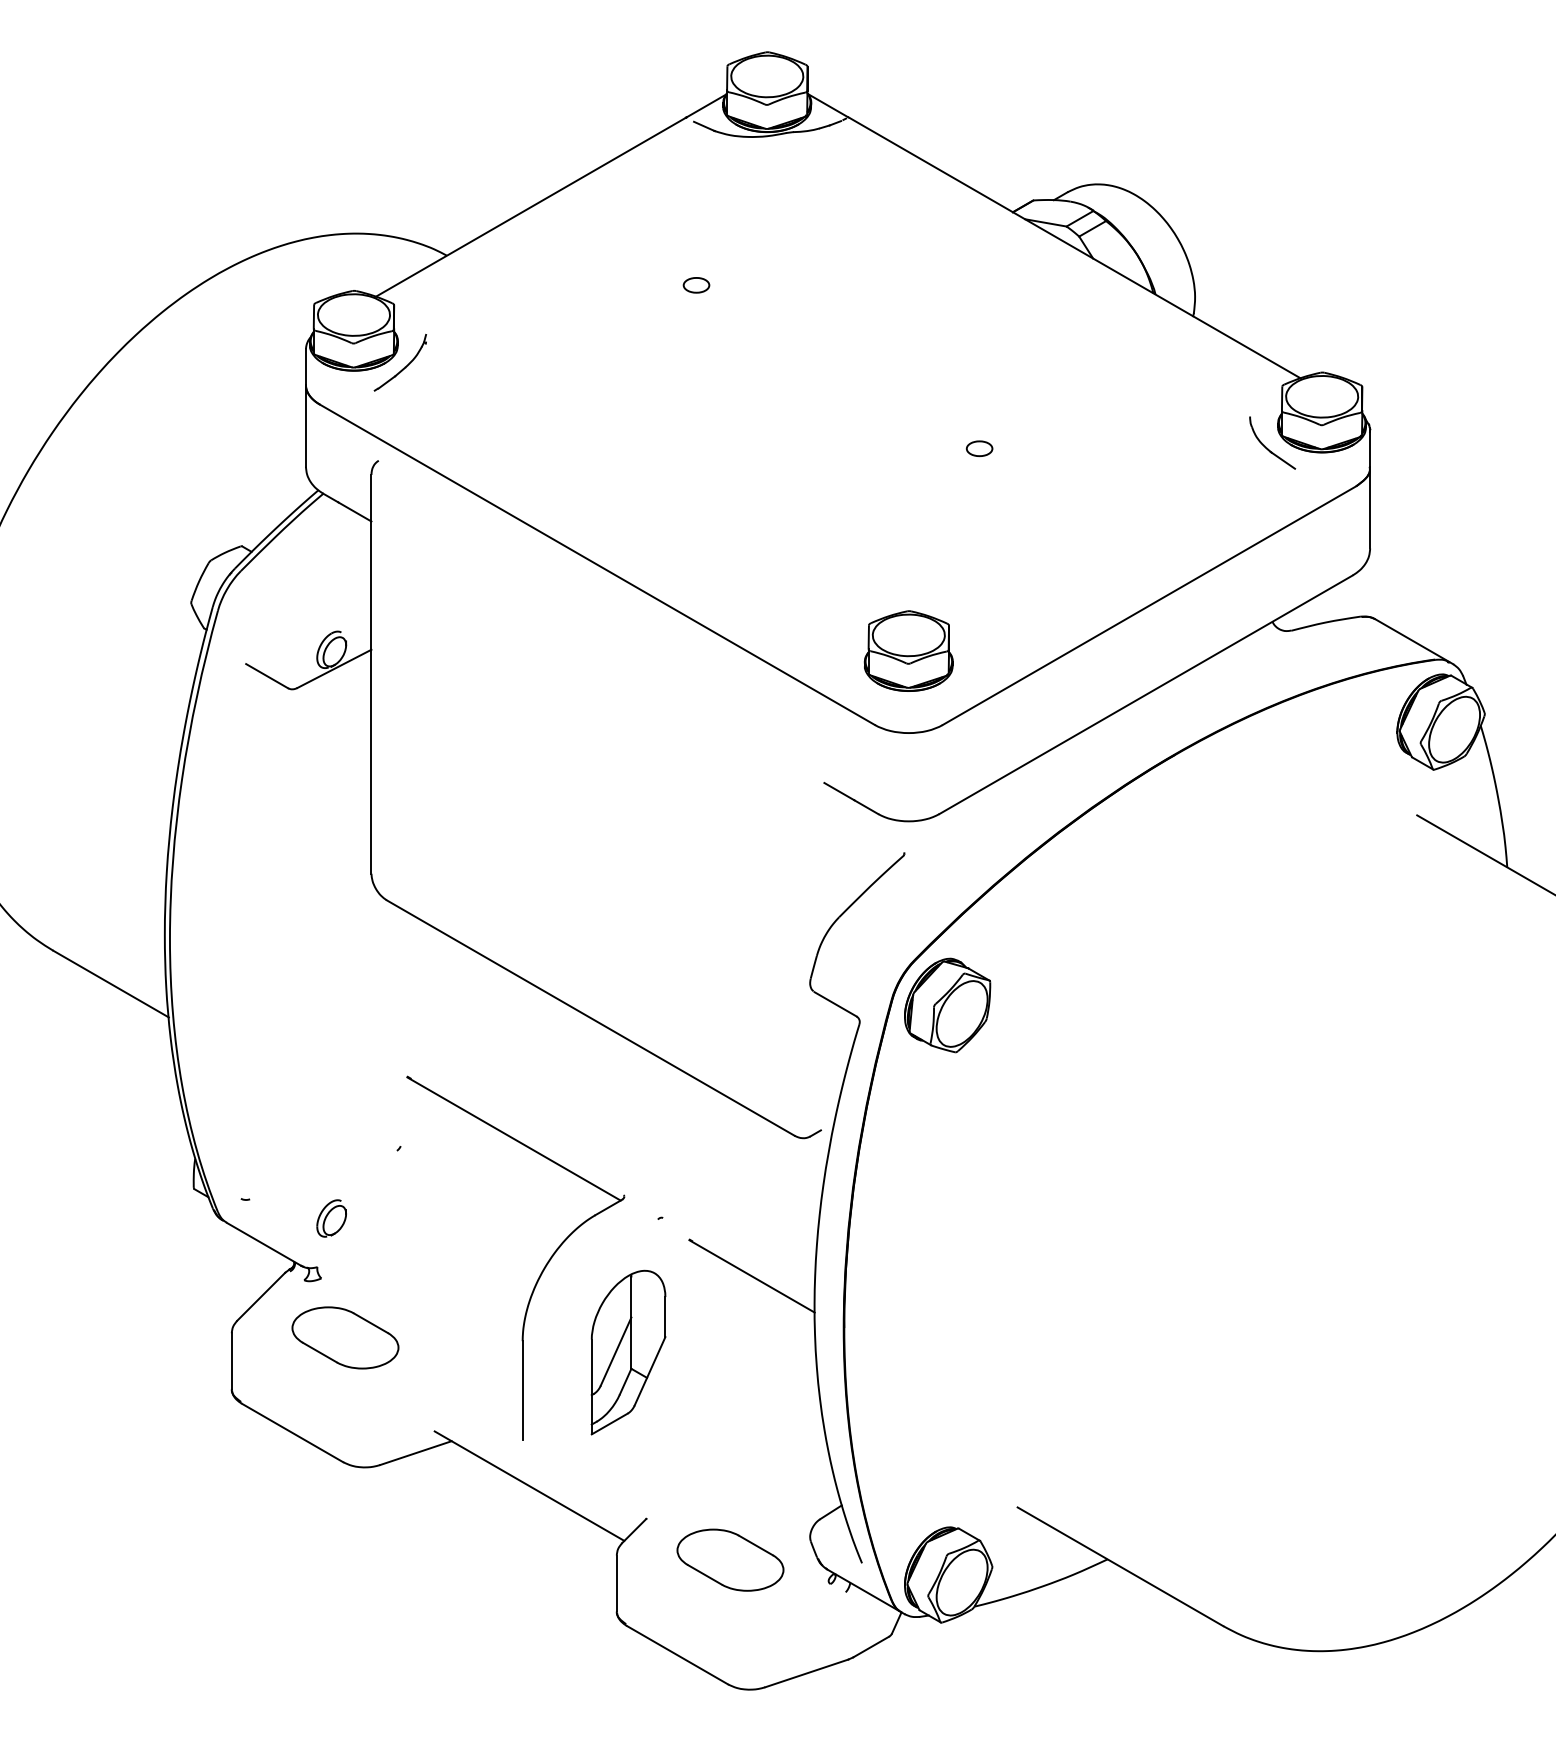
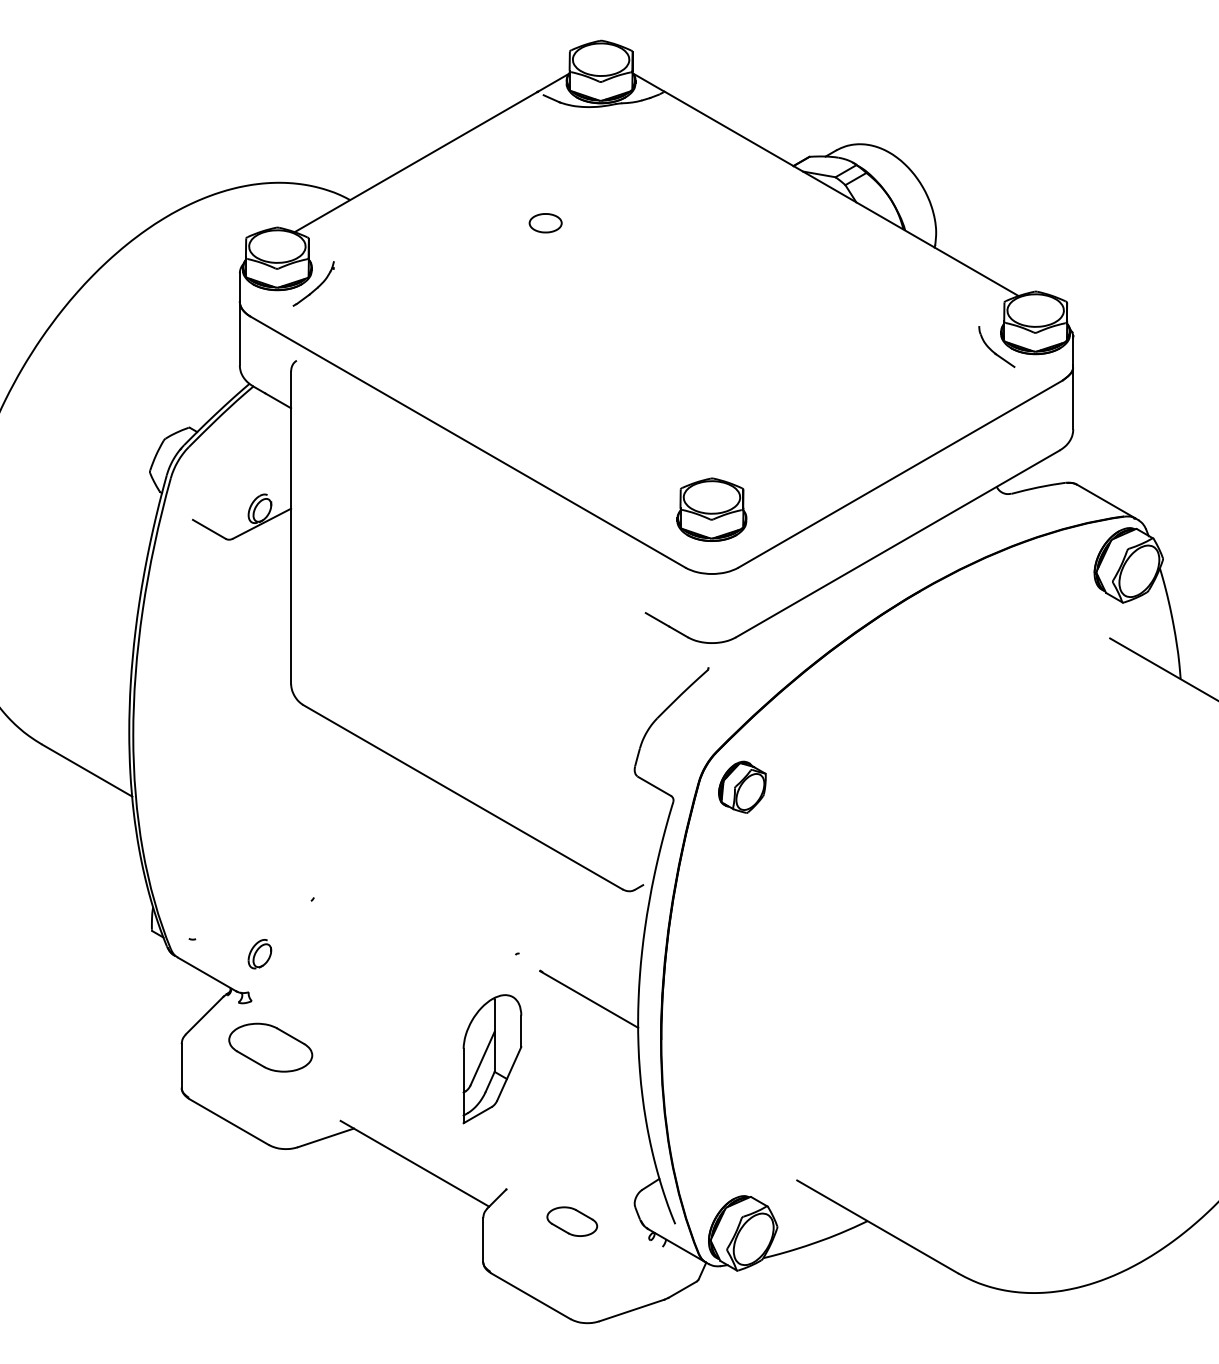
part: (696, 285) -> (545, 223), size x1.6
part: (979, 448) -> (767, 351), removed
part: (947, 1005) -> (742, 787), size x0.7
part: (541, 1271) -> (424, 995), removed
part: (730, 1559) -> (572, 1221), size x0.6

